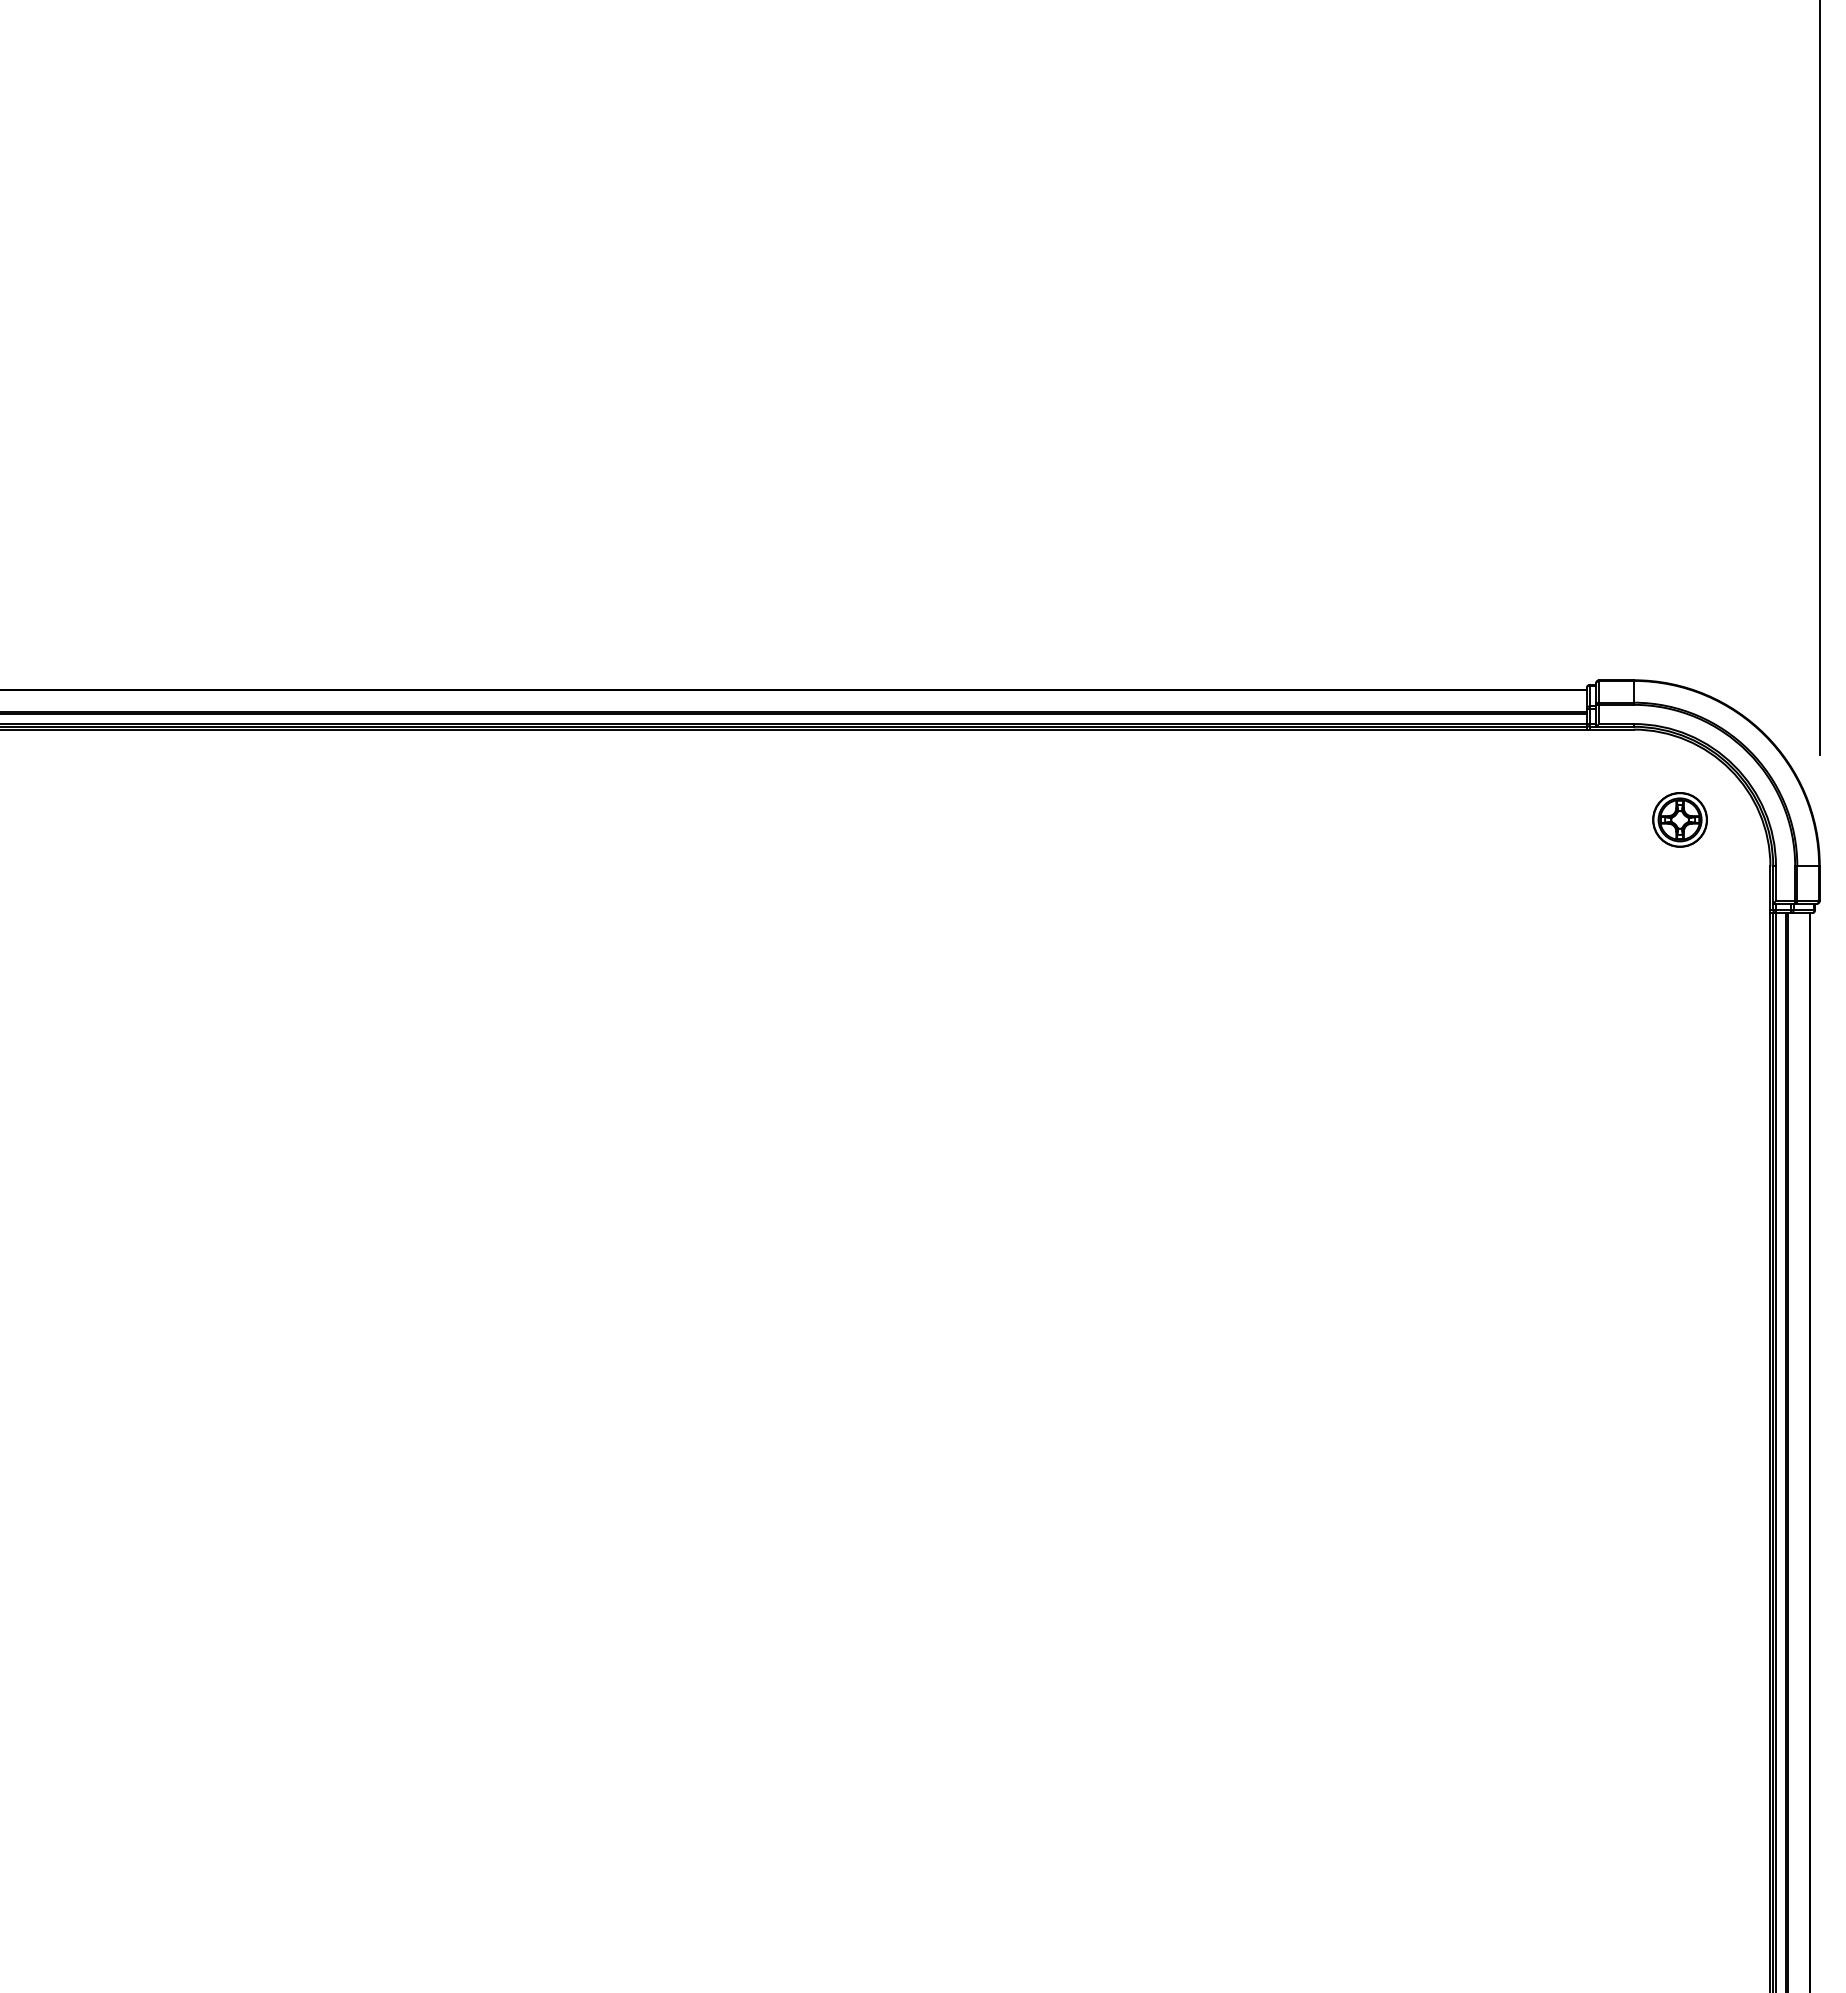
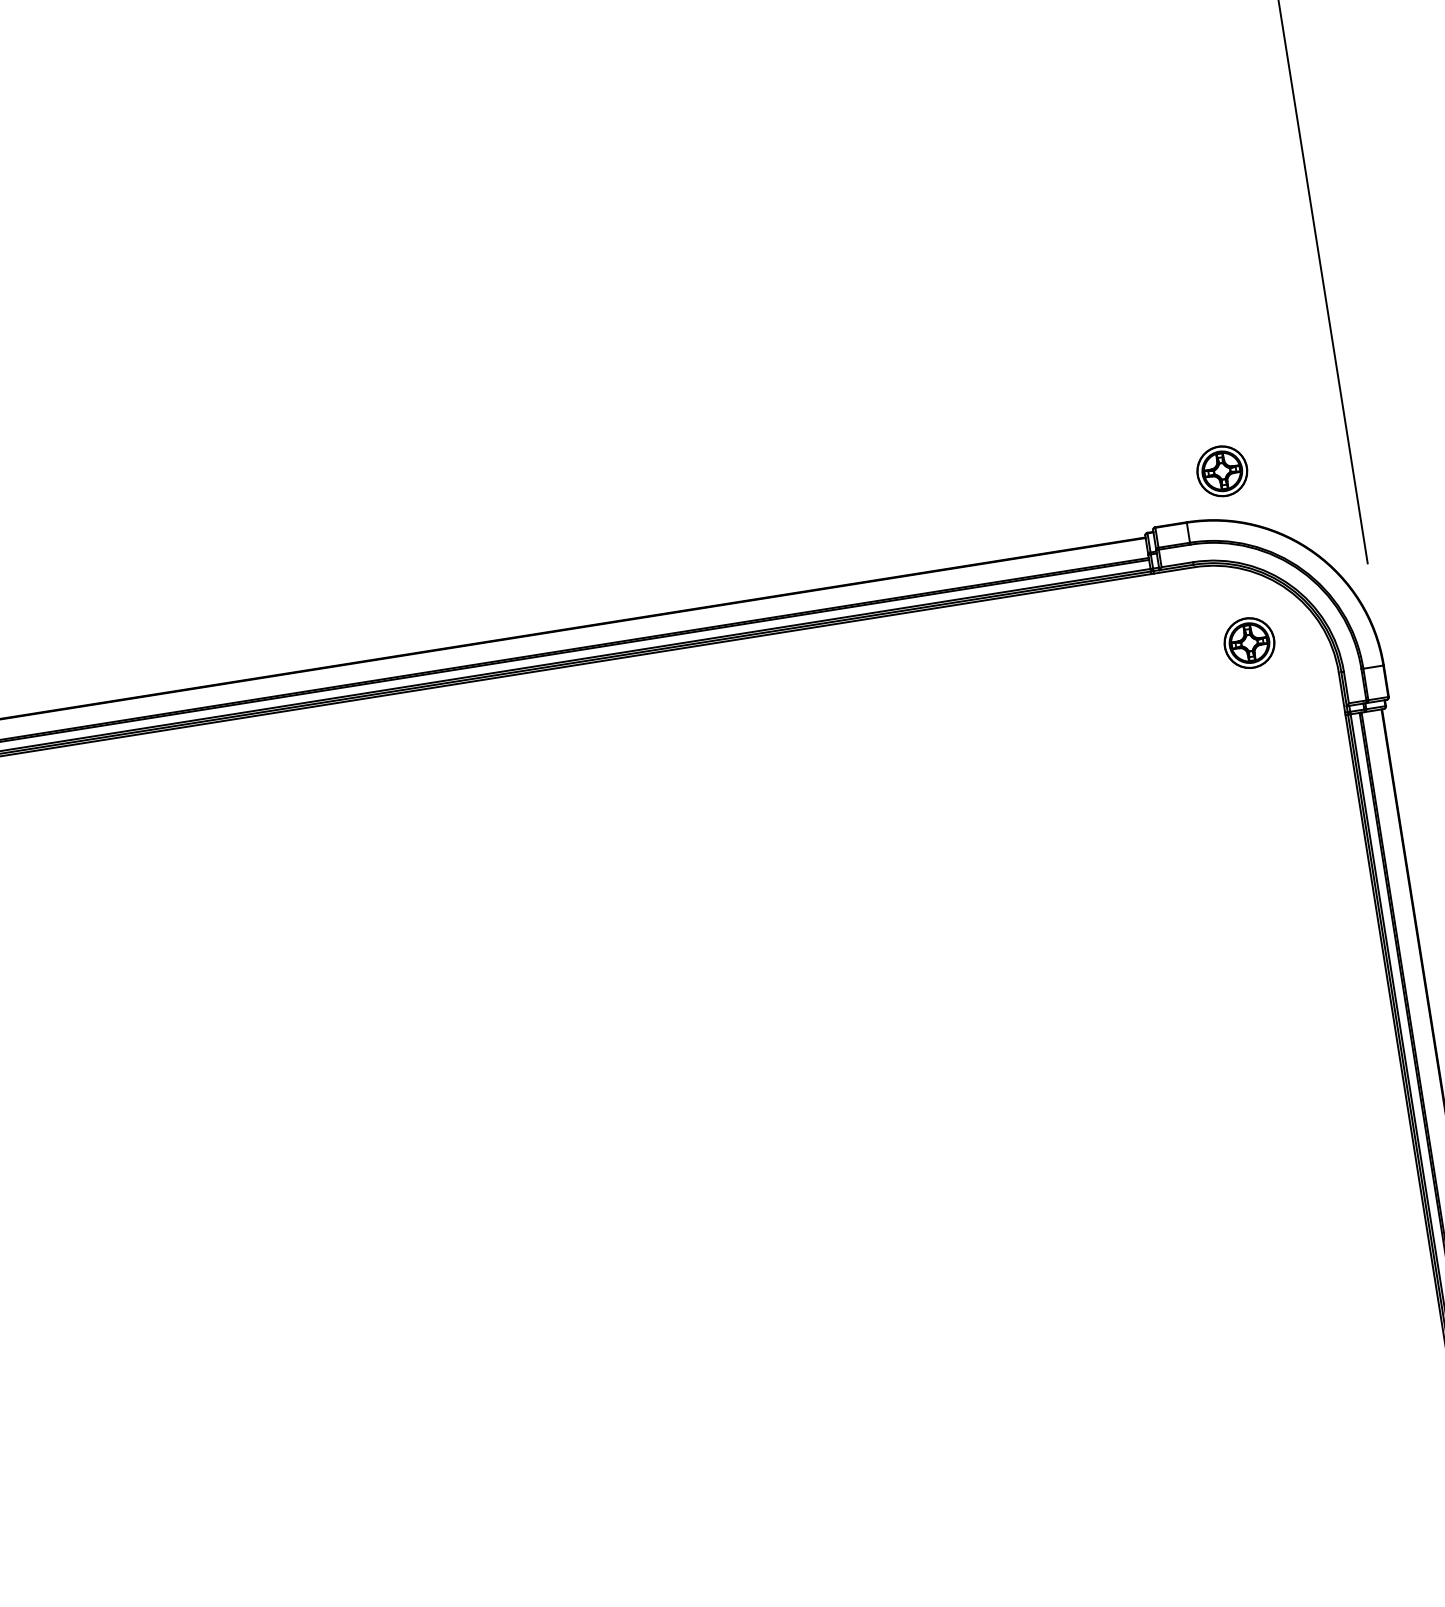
part: (1679, 631) -> (1221, 471), added

